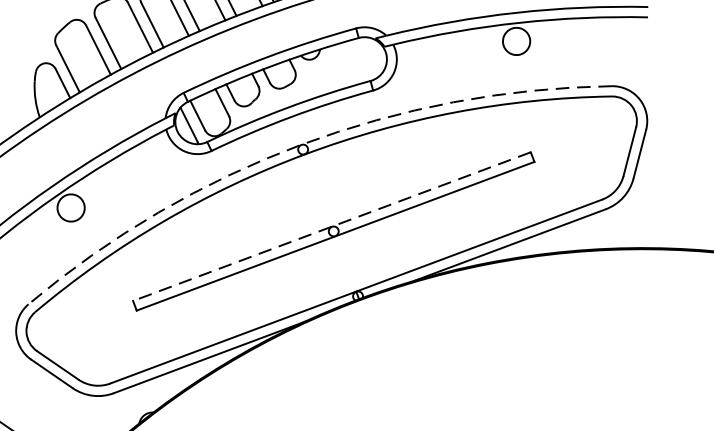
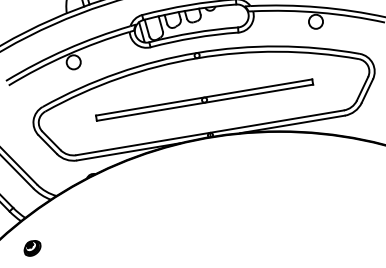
arc: (300, 143) -> (196, 52), dashed -> solid
line: (332, 226) -> (204, 97), dashed -> solid

